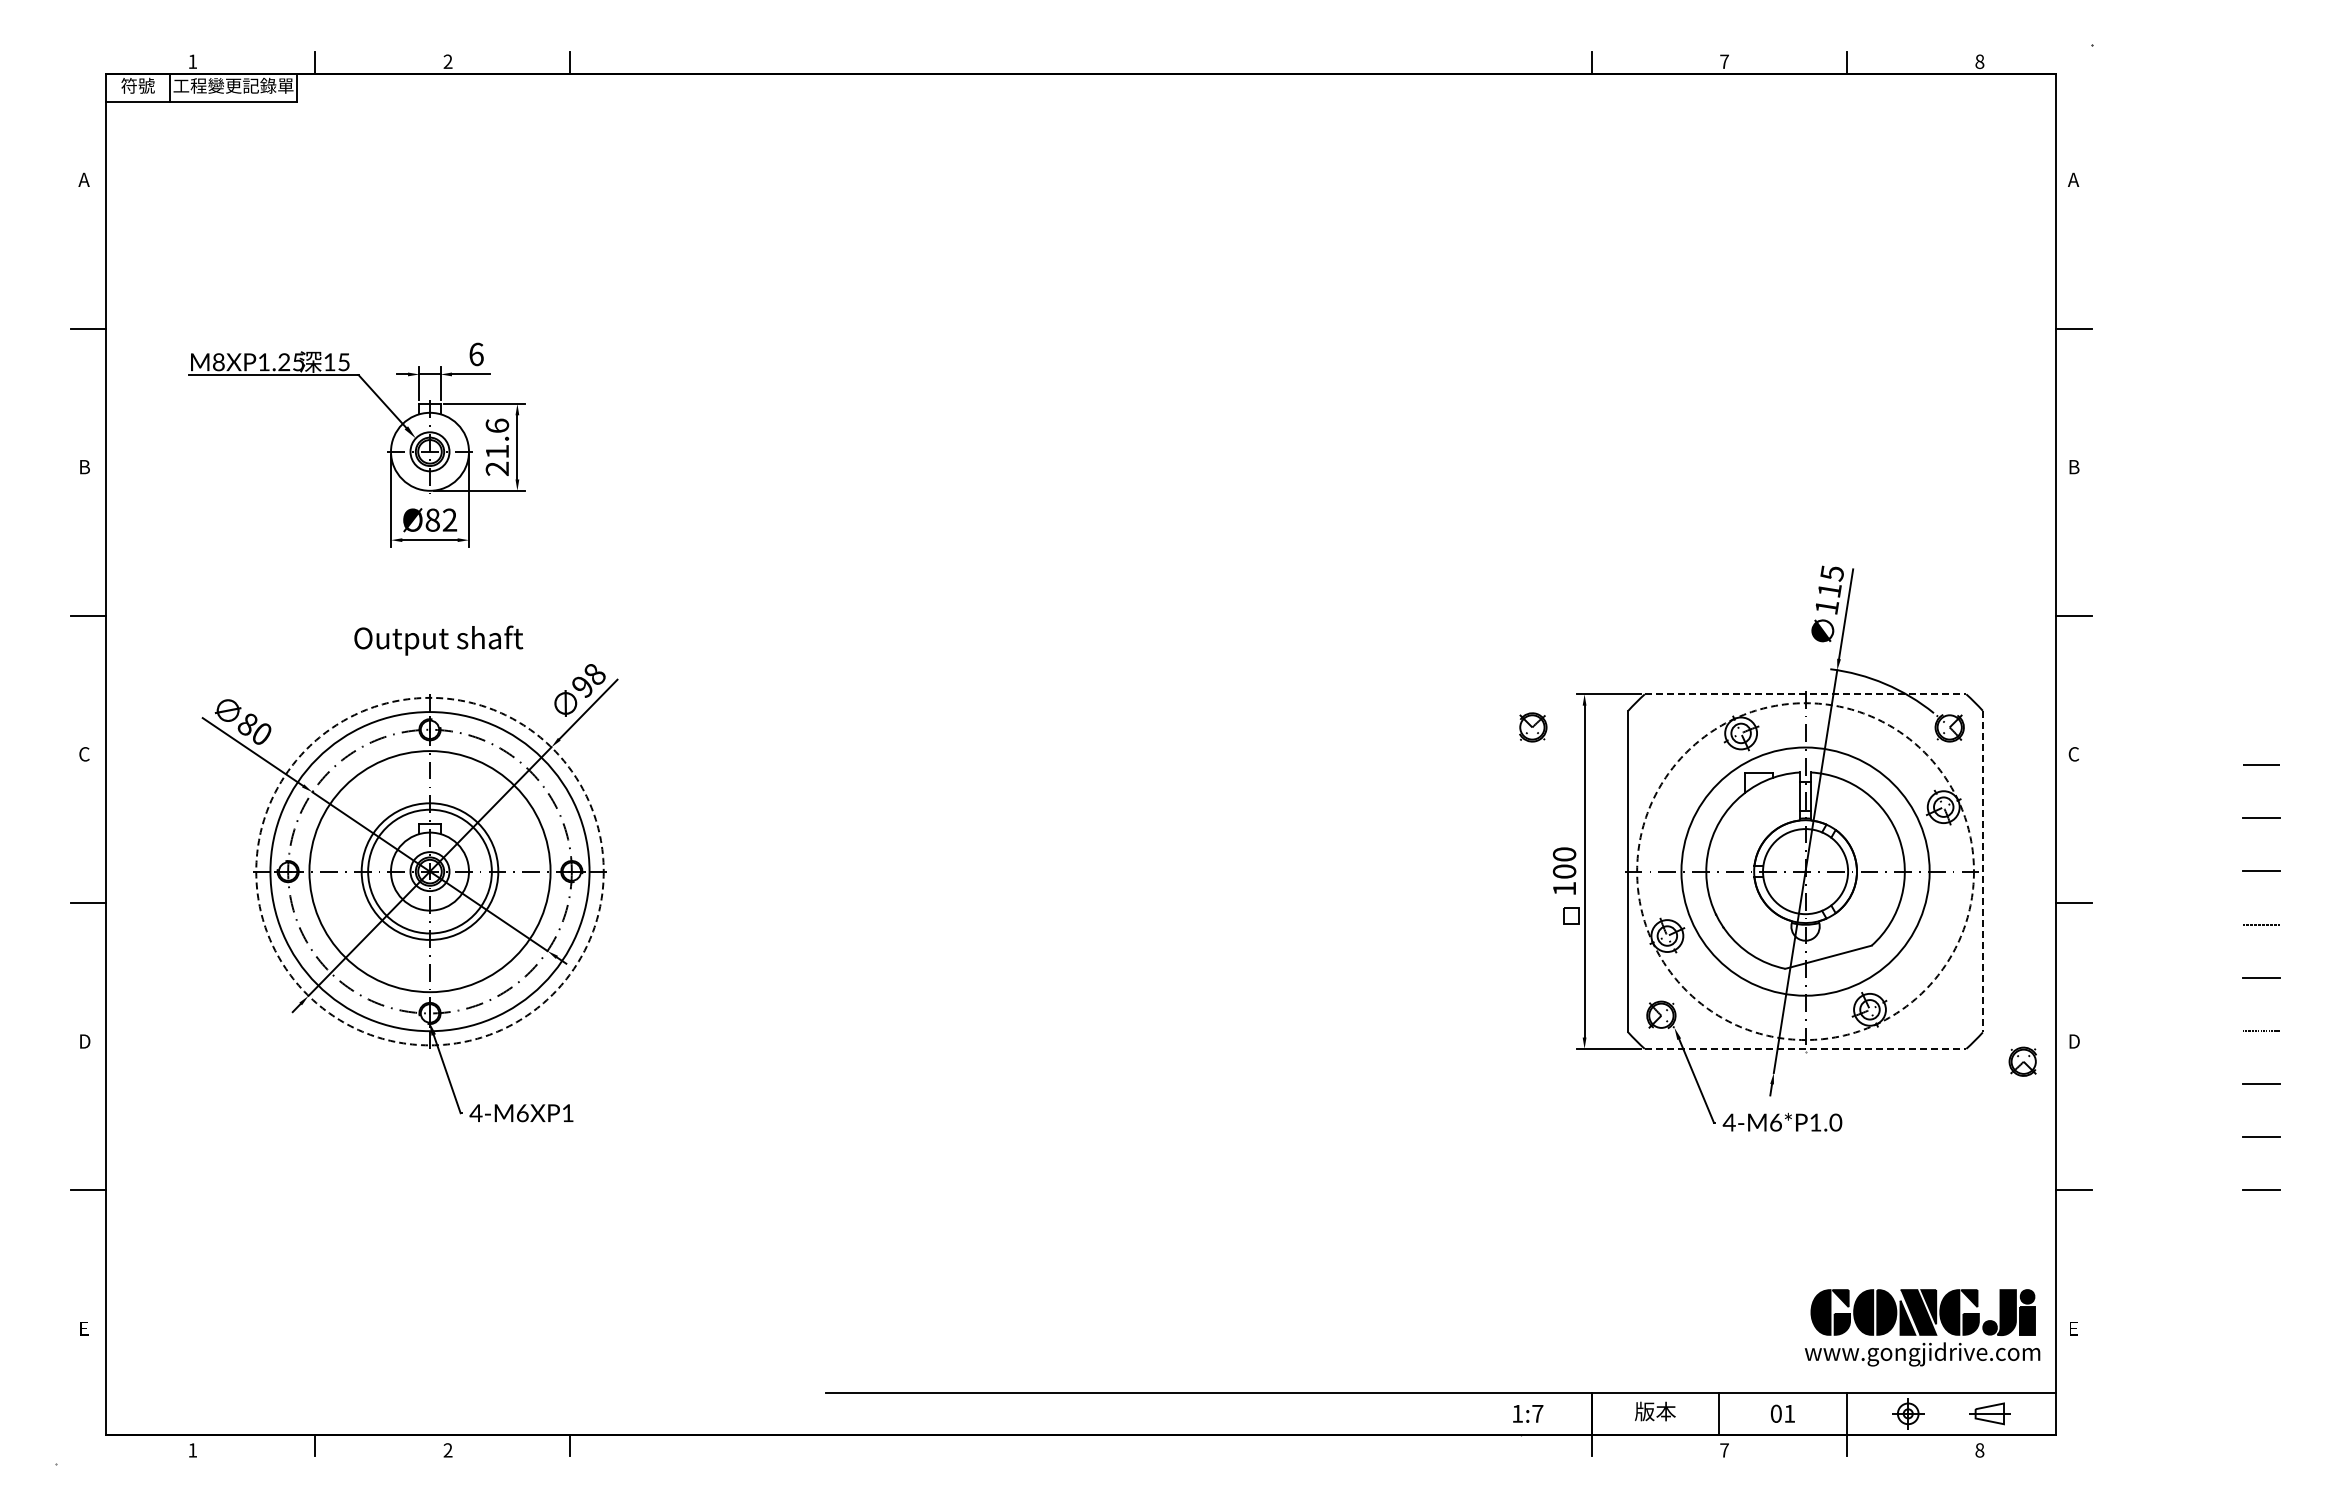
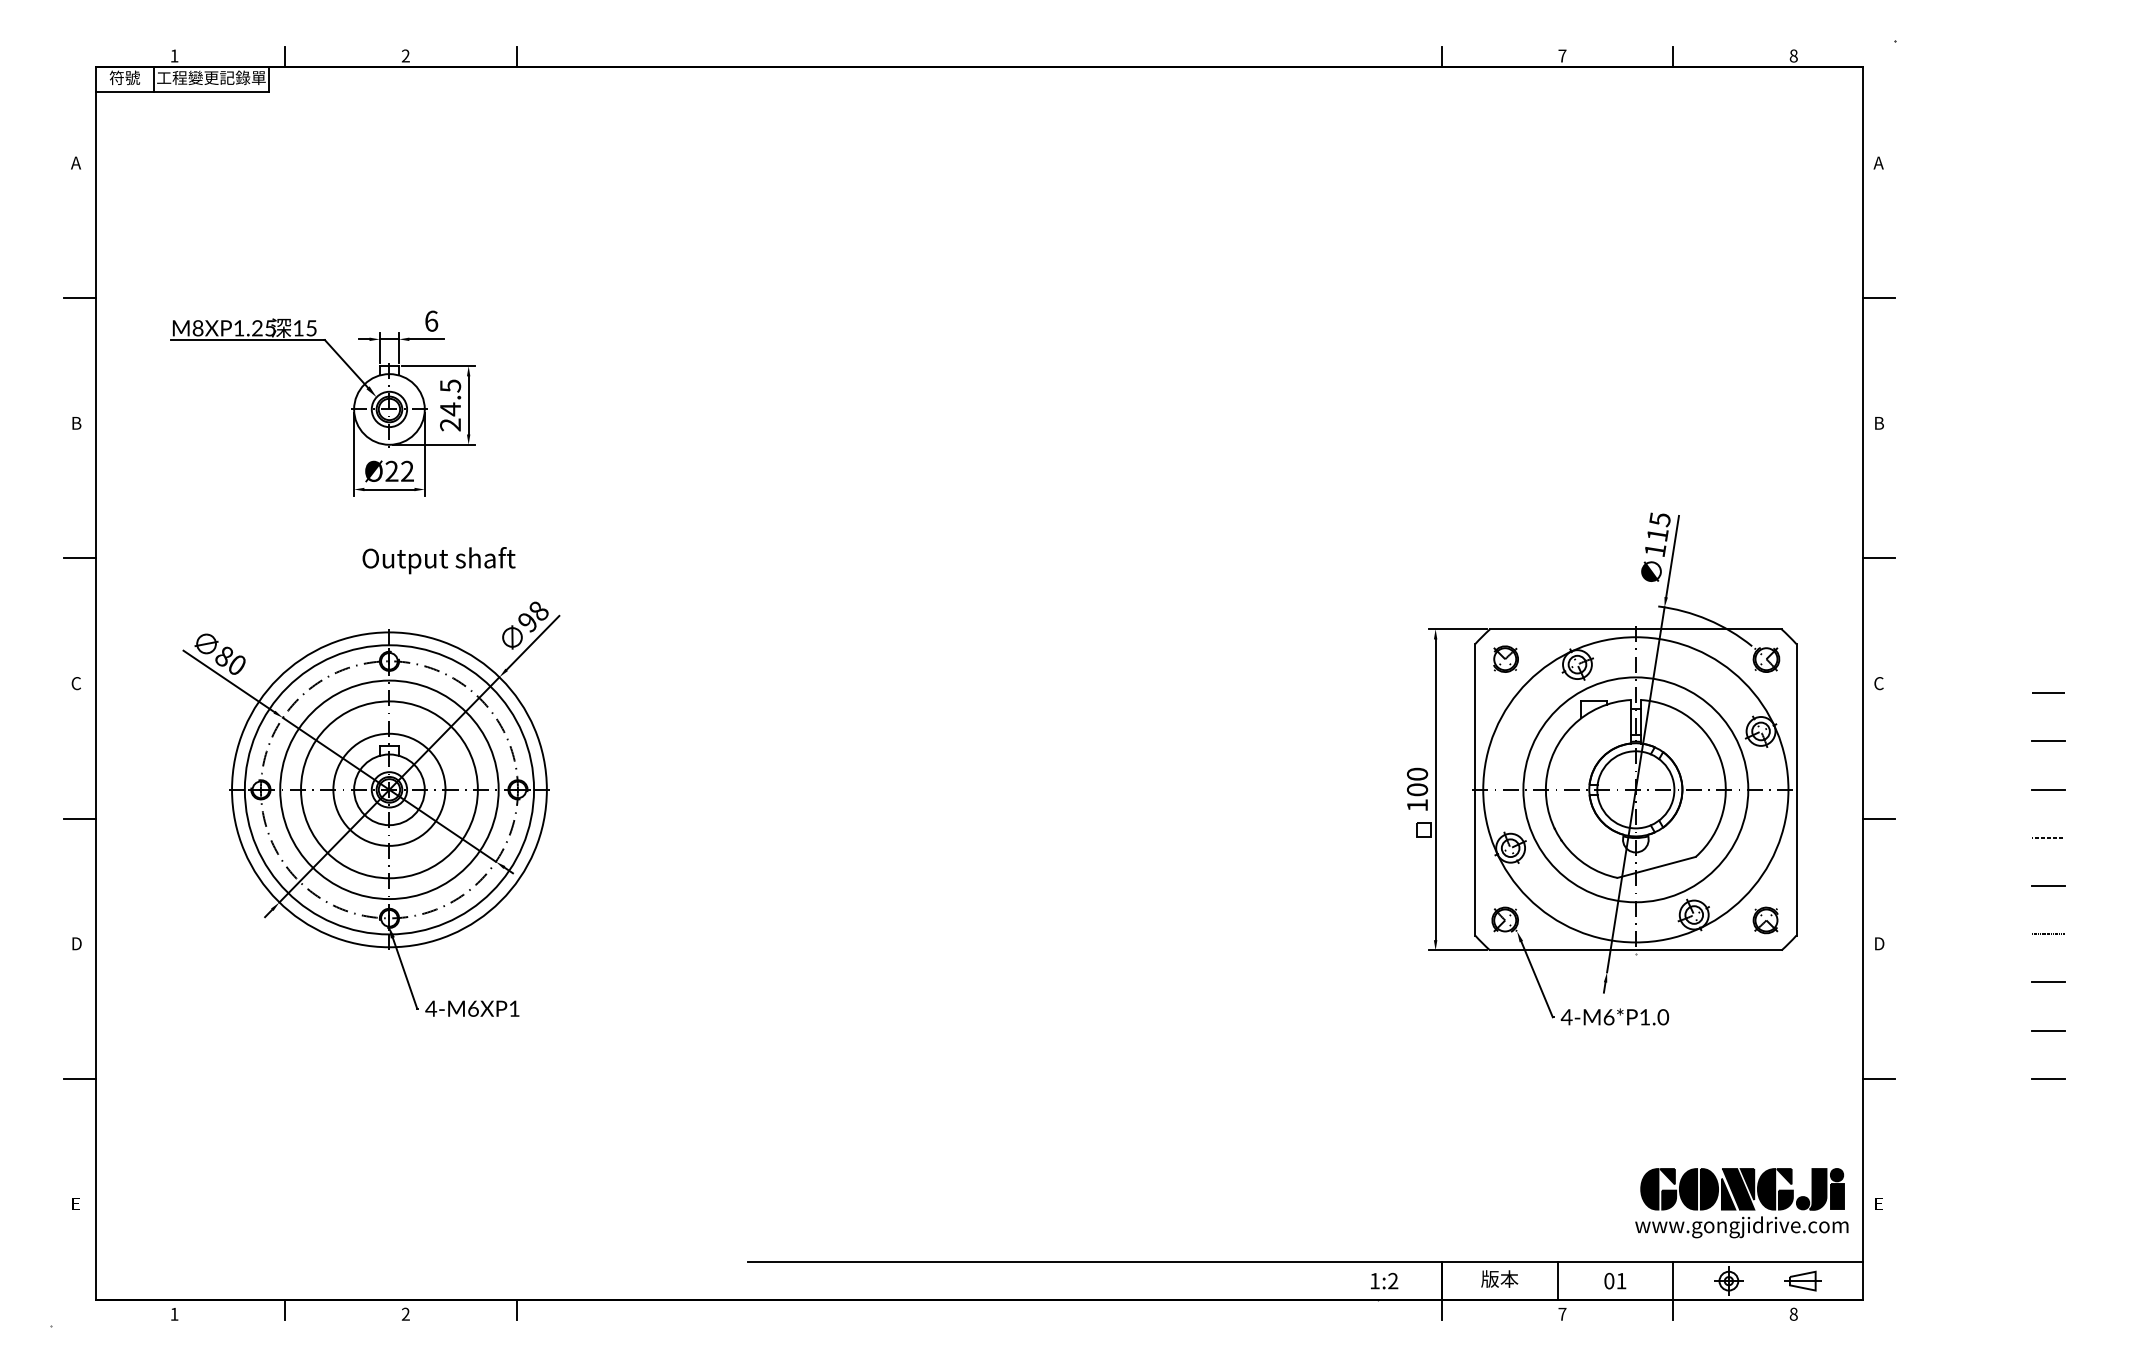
text: (497, 438) -> (450, 397), 21.6 -> 24.5
text: (432, 519) -> (391, 470), Ø82 -> Ø22
text: (438, 640) -> (438, 560), moved
line: (1805, 694) -> (1635, 629), dashed -> solid
part: (1533, 727) -> (1506, 659), moved
circle: (429, 871) -> (389, 789), dashed -> solid
circle: (429, 871) -> (389, 789), size x1.43
circle: (1805, 871) -> (1635, 789), dashed -> solid
line: (1982, 871) -> (1796, 789), dashed -> solid
line: (1805, 1048) -> (1635, 950), dashed -> solid
part: (2022, 1061) -> (1765, 920), moved
text: (1537, 1413) -> (1392, 1280), 1:7 -> 1:2

